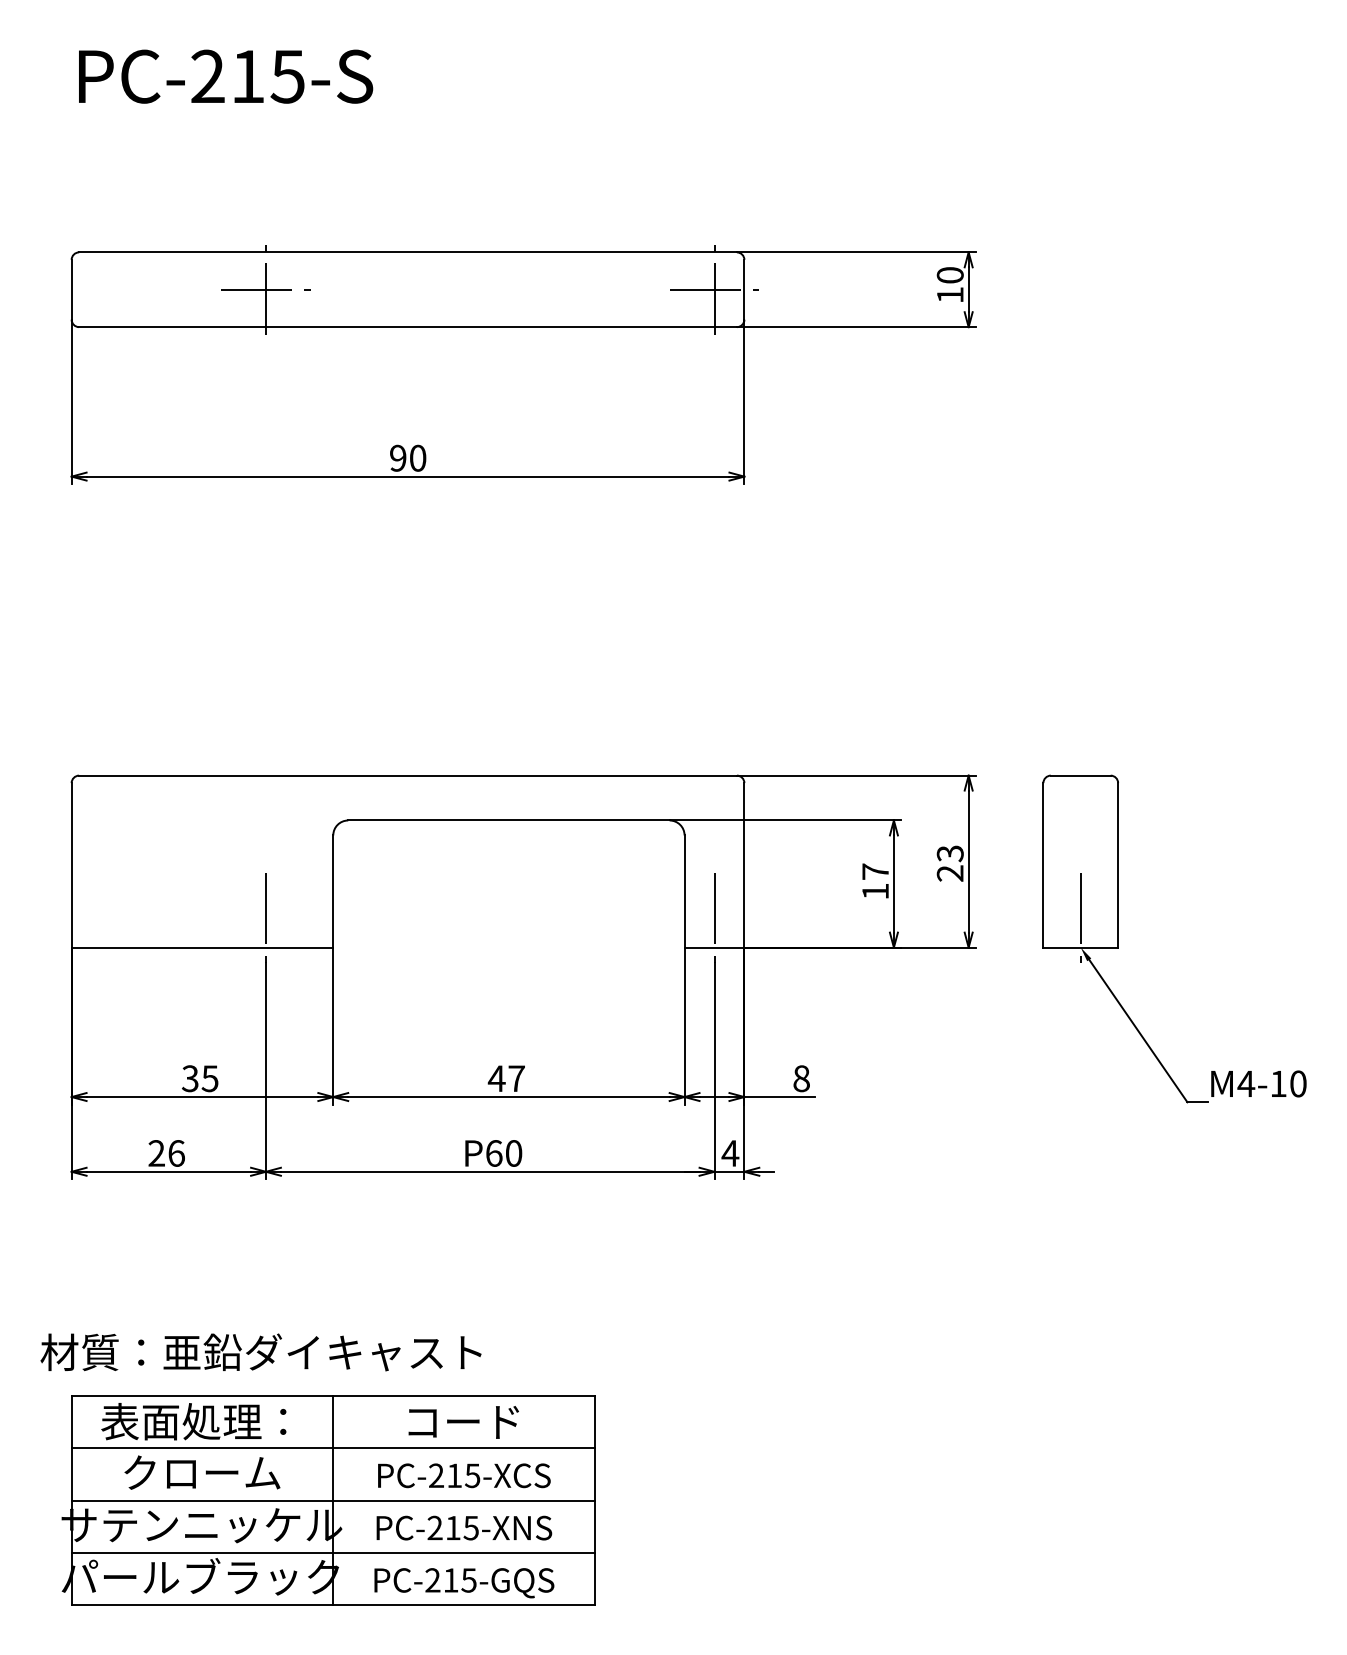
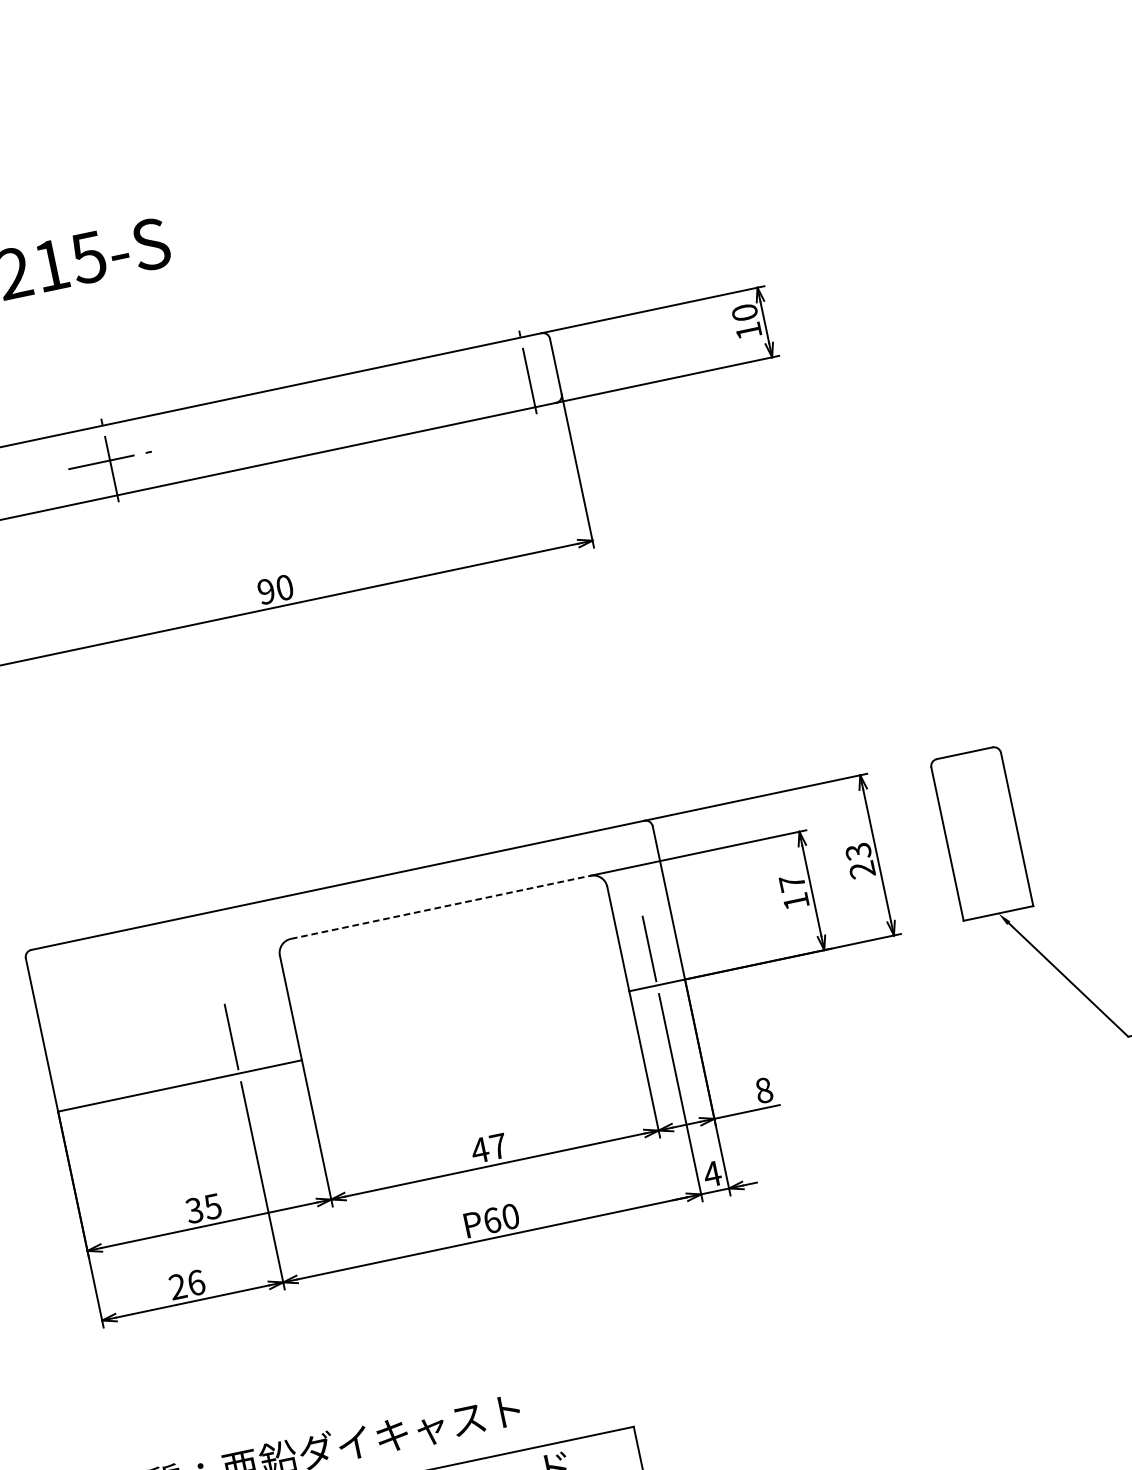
line: (714, 289) -> (527, 372), removed
line: (508, 820) -> (440, 907), solid -> dashed
line: (1080, 917) -> (992, 885), removed

